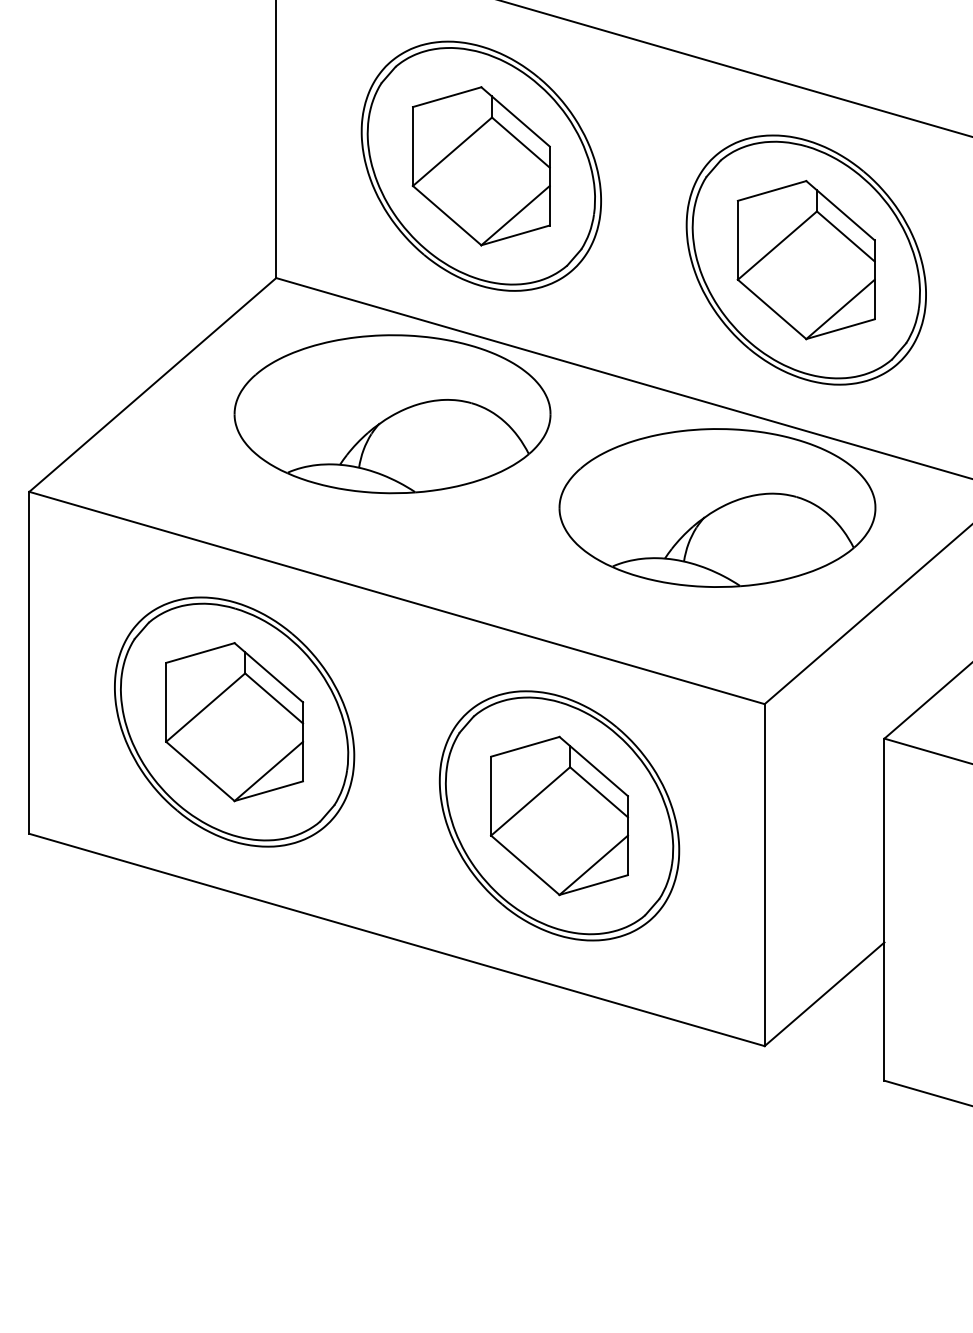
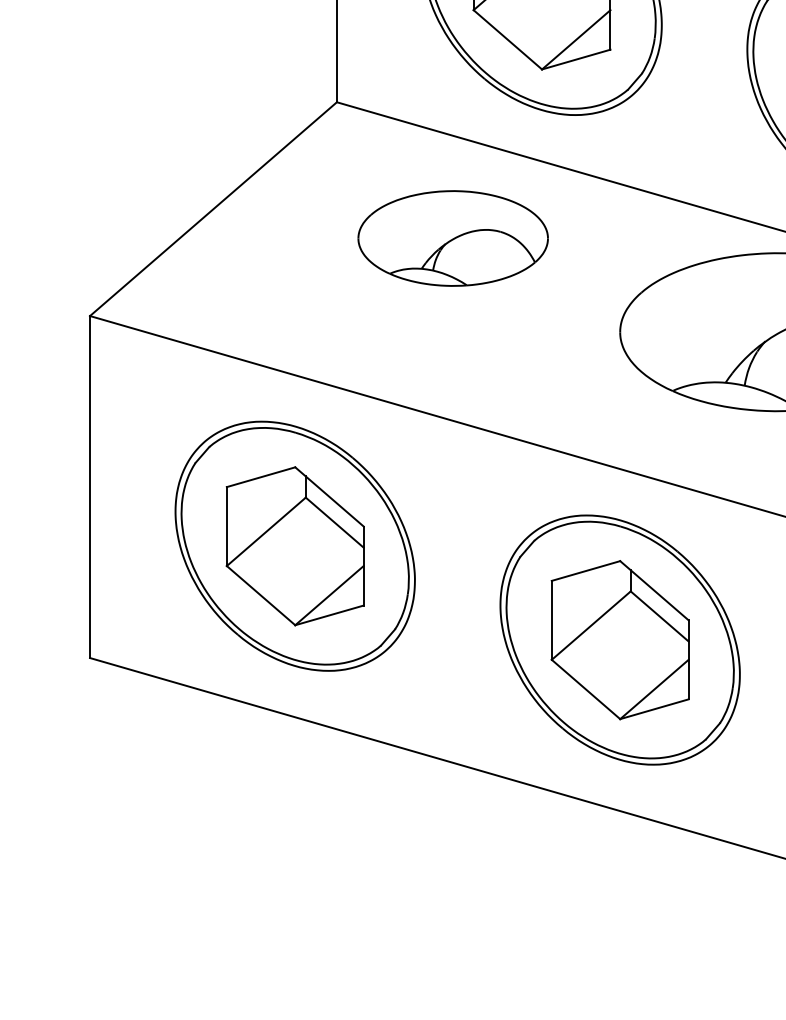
part: (392, 414) -> (453, 238), size x0.6

